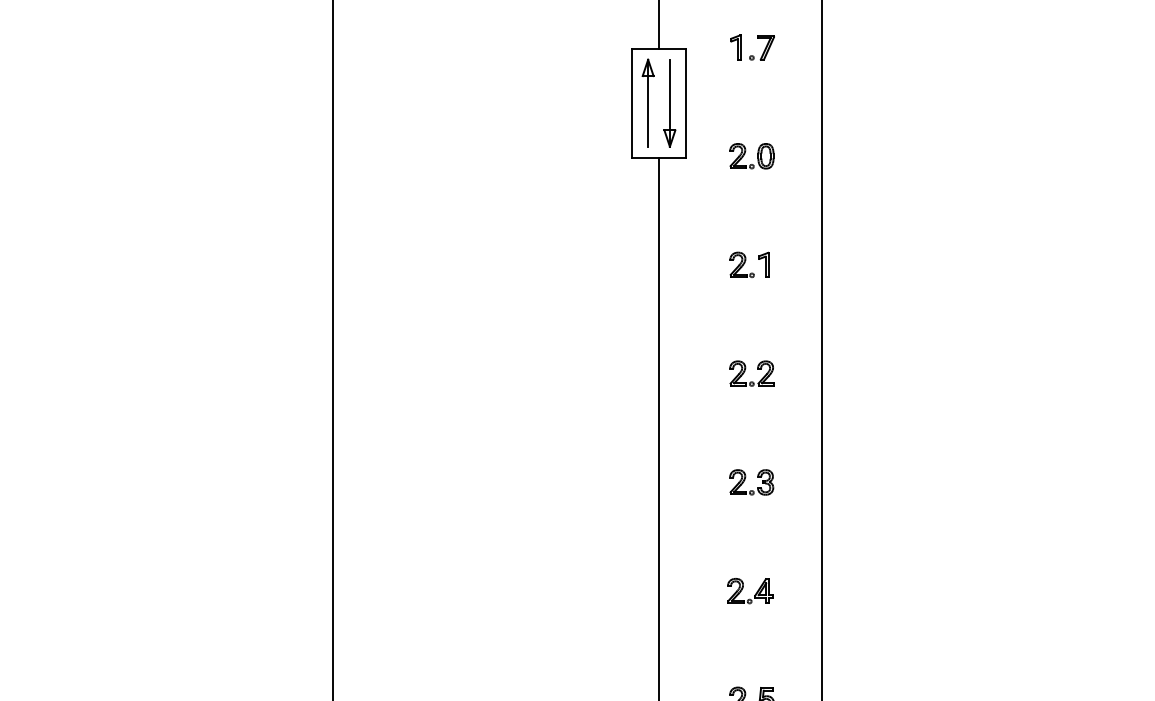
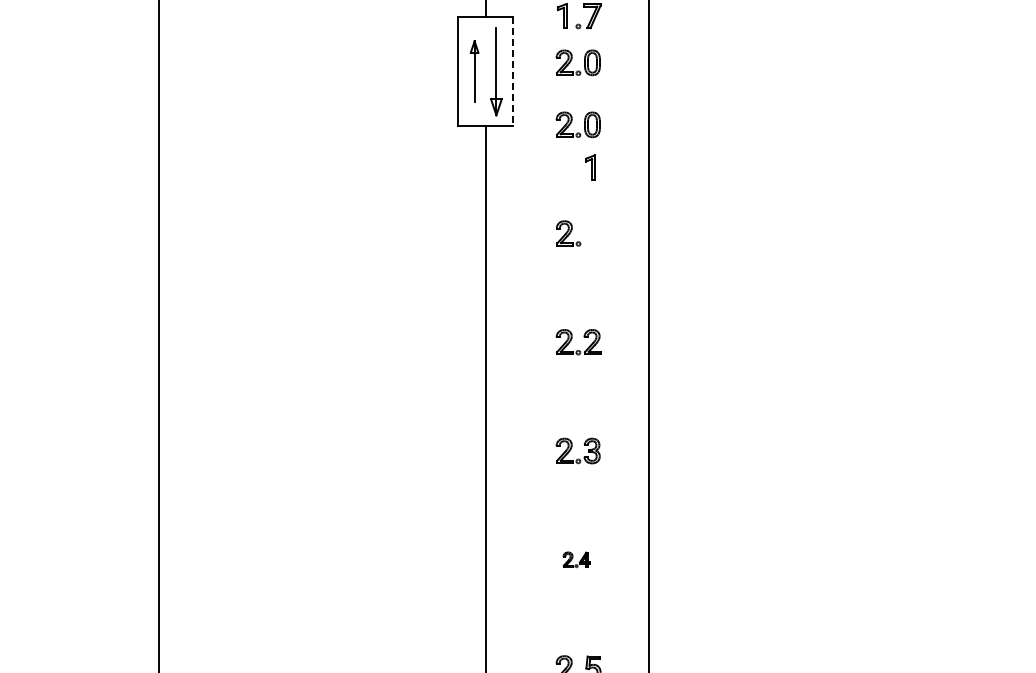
part: (751, 94) -> (578, 63), added
part: (647, 102) -> (474, 71), size x0.7
line: (686, 103) -> (513, 72), solid -> dashed
part: (763, 264) -> (590, 167), moved
part: (750, 591) -> (577, 560), size x0.6

